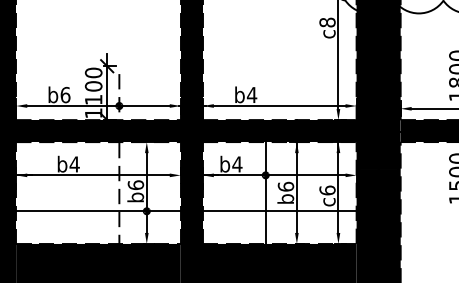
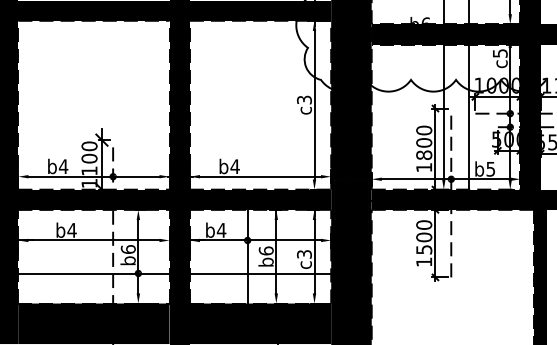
text: (327, 22) -> (304, 99), c8 -> c3
text: (65, 94) -> (63, 166), b6 -> b4
text: (327, 189) -> (304, 253), c6 -> c3

